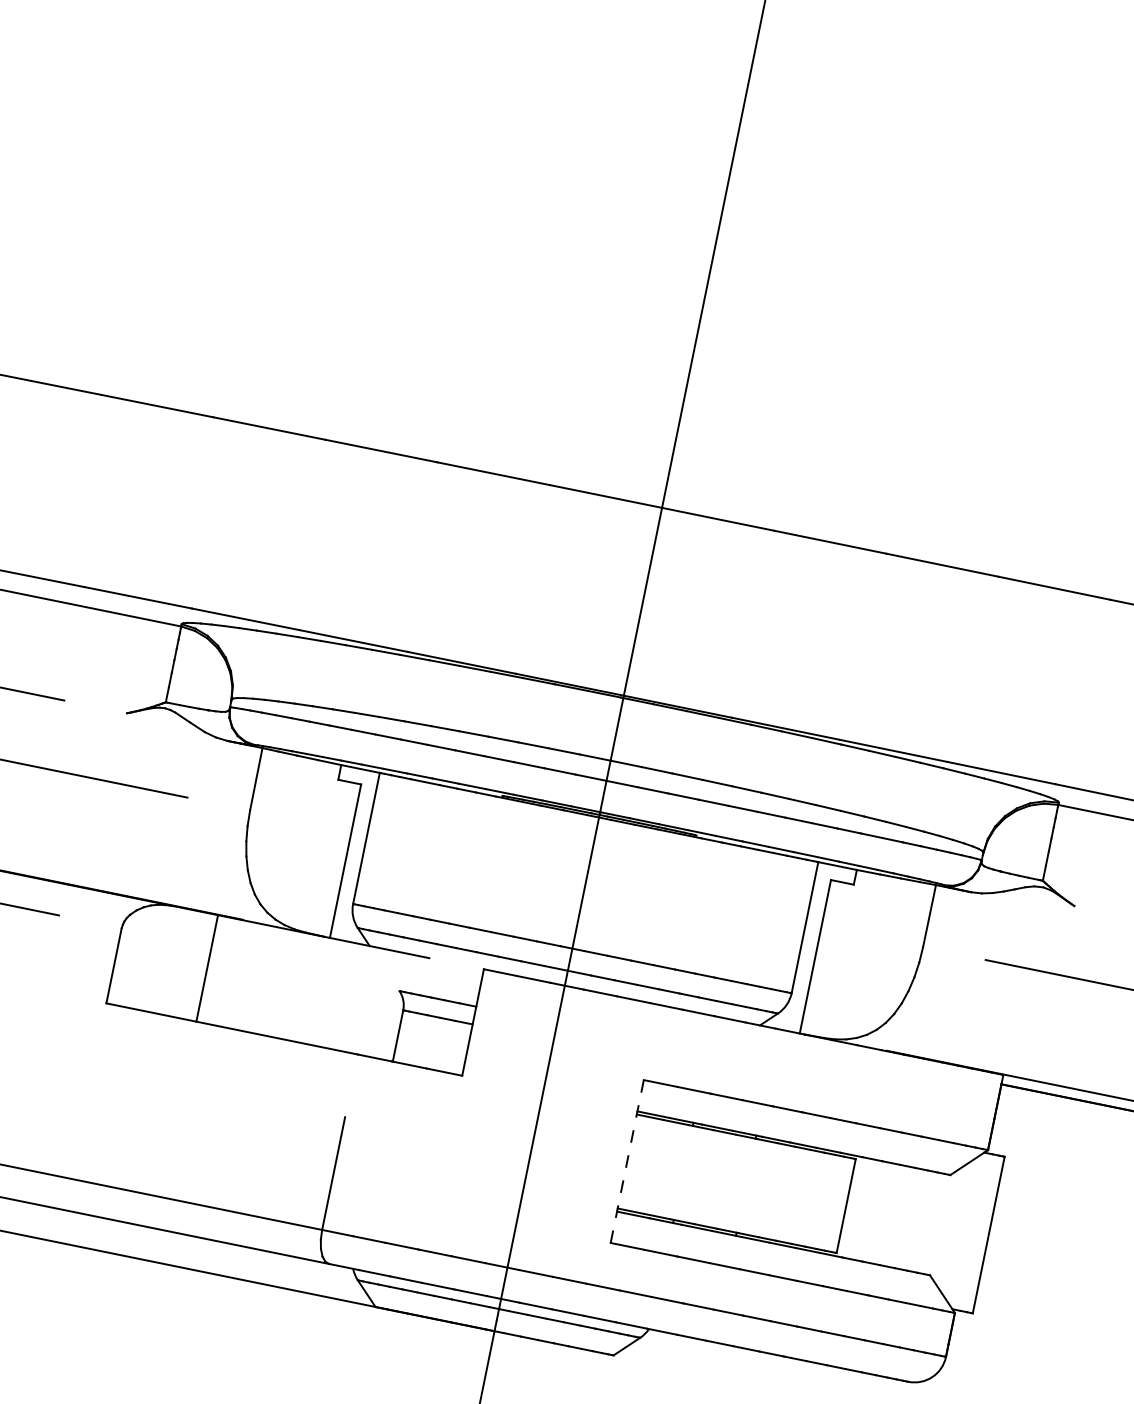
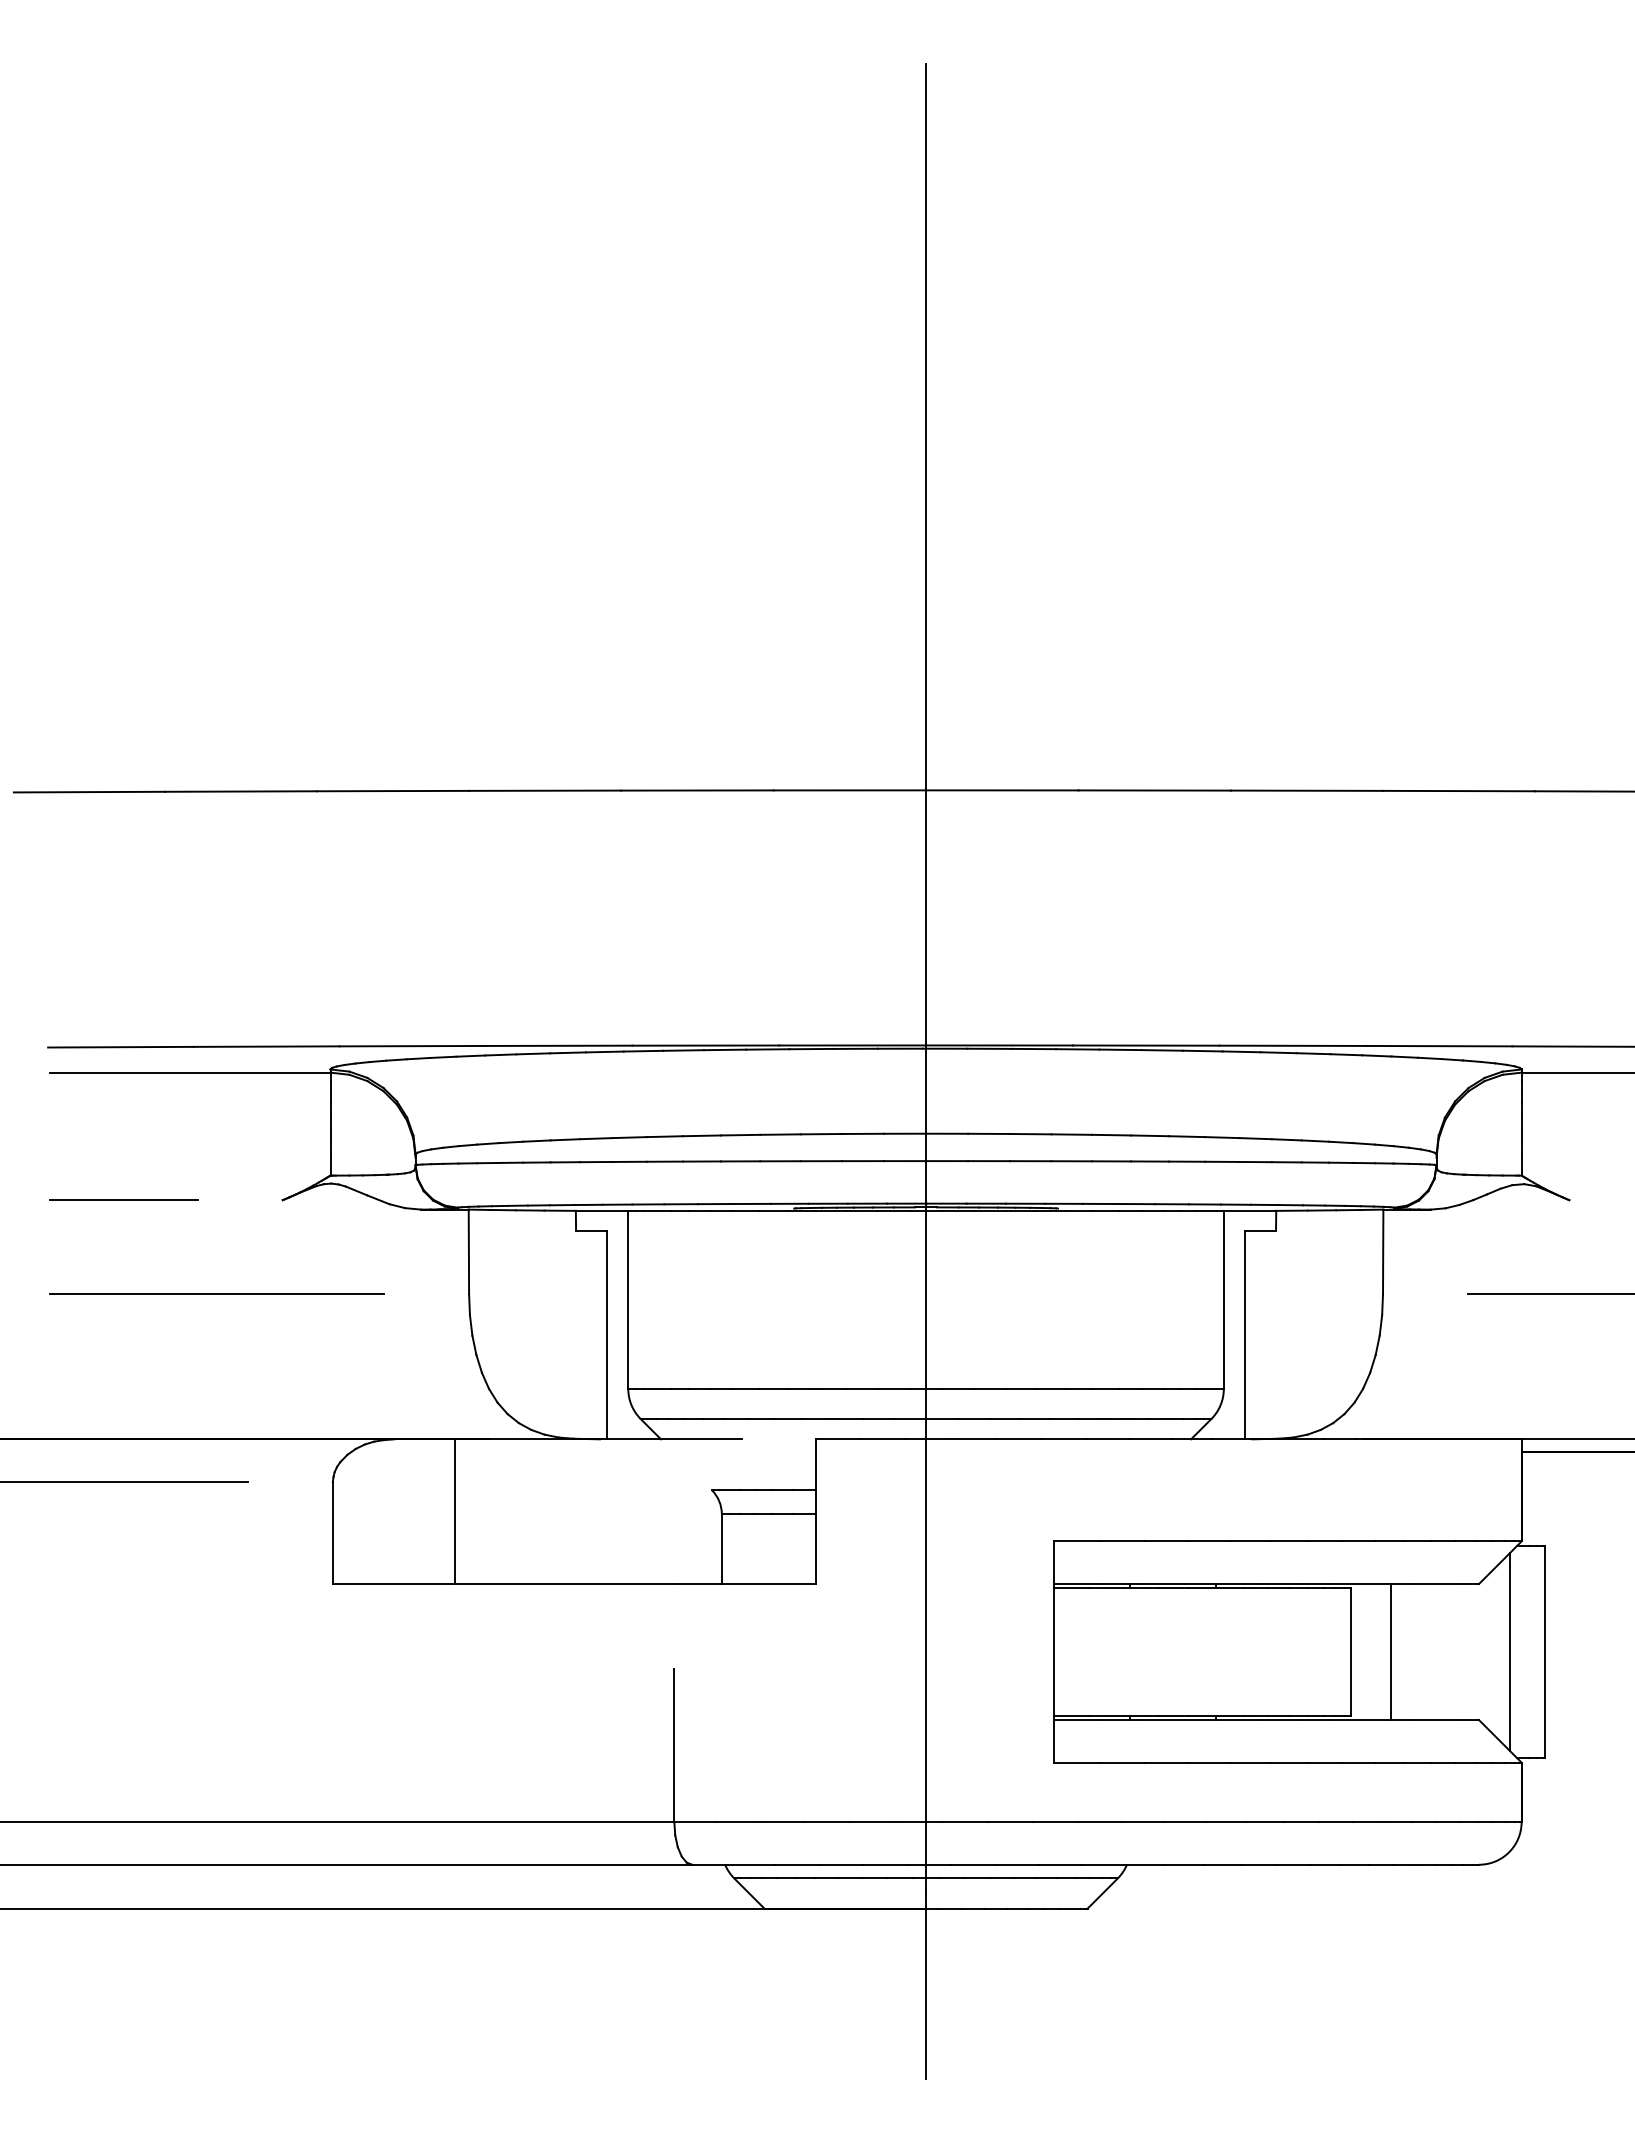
line: (627, 1161) -> (1054, 1652), dashed -> solid
line: (875, 1211) -> (1391, 1651), added
line: (962, 1229) -> (1509, 1651), added

